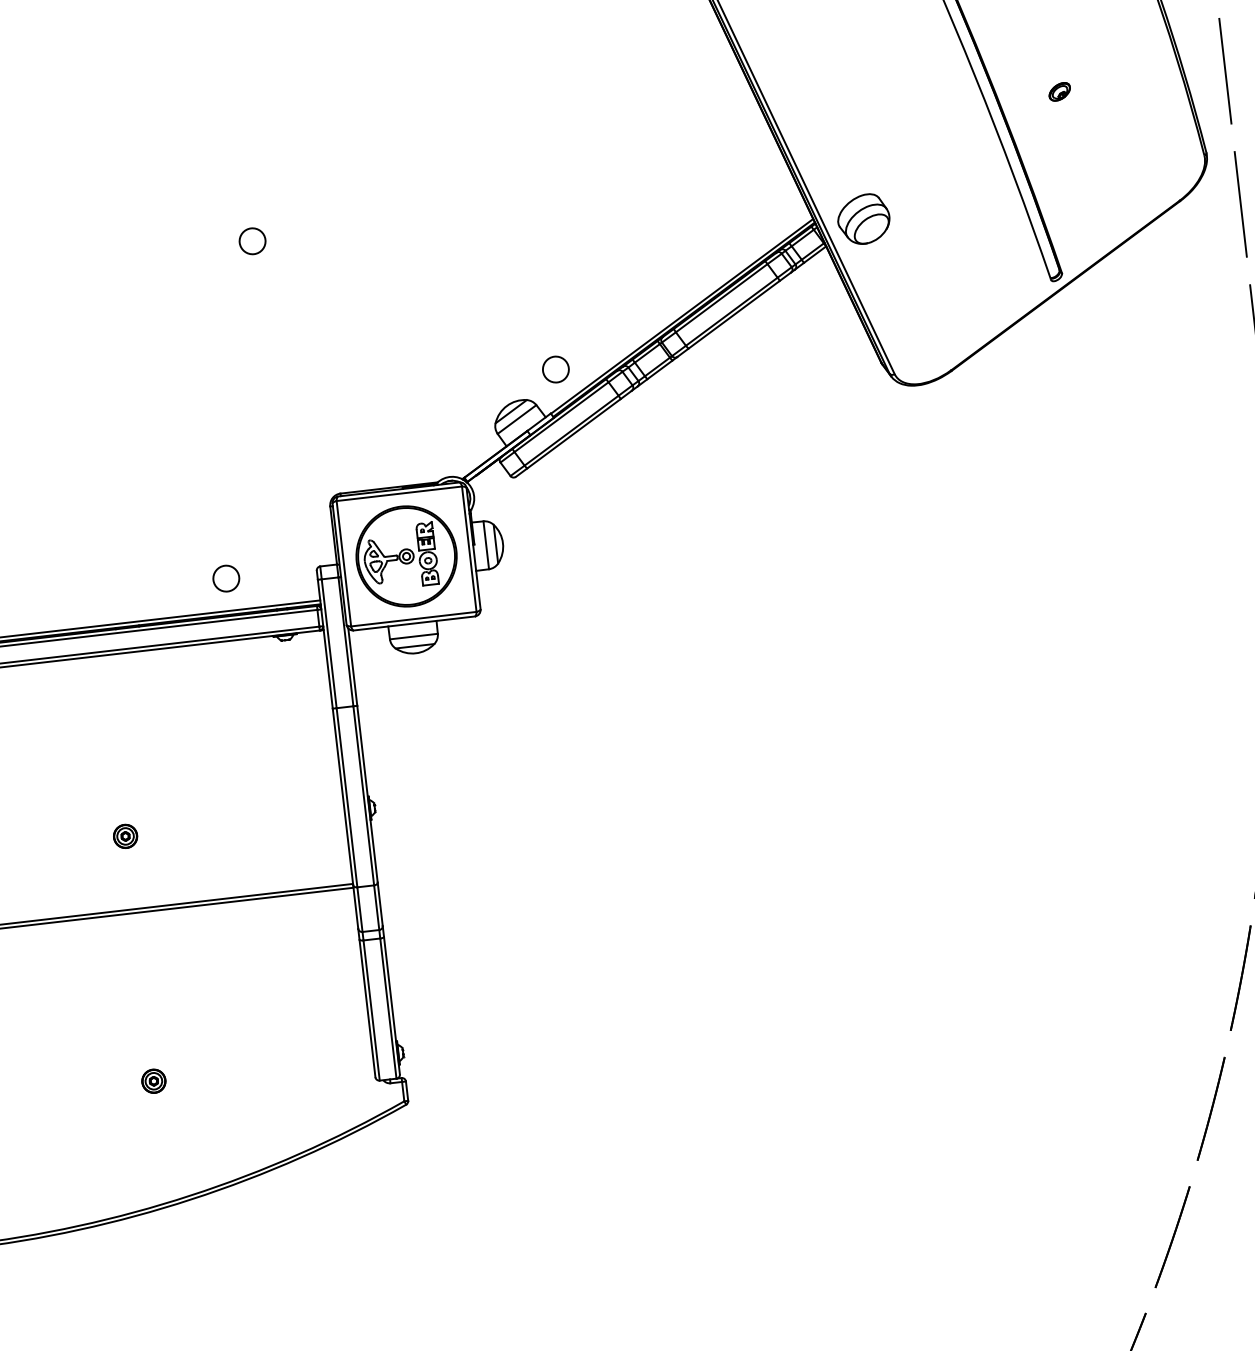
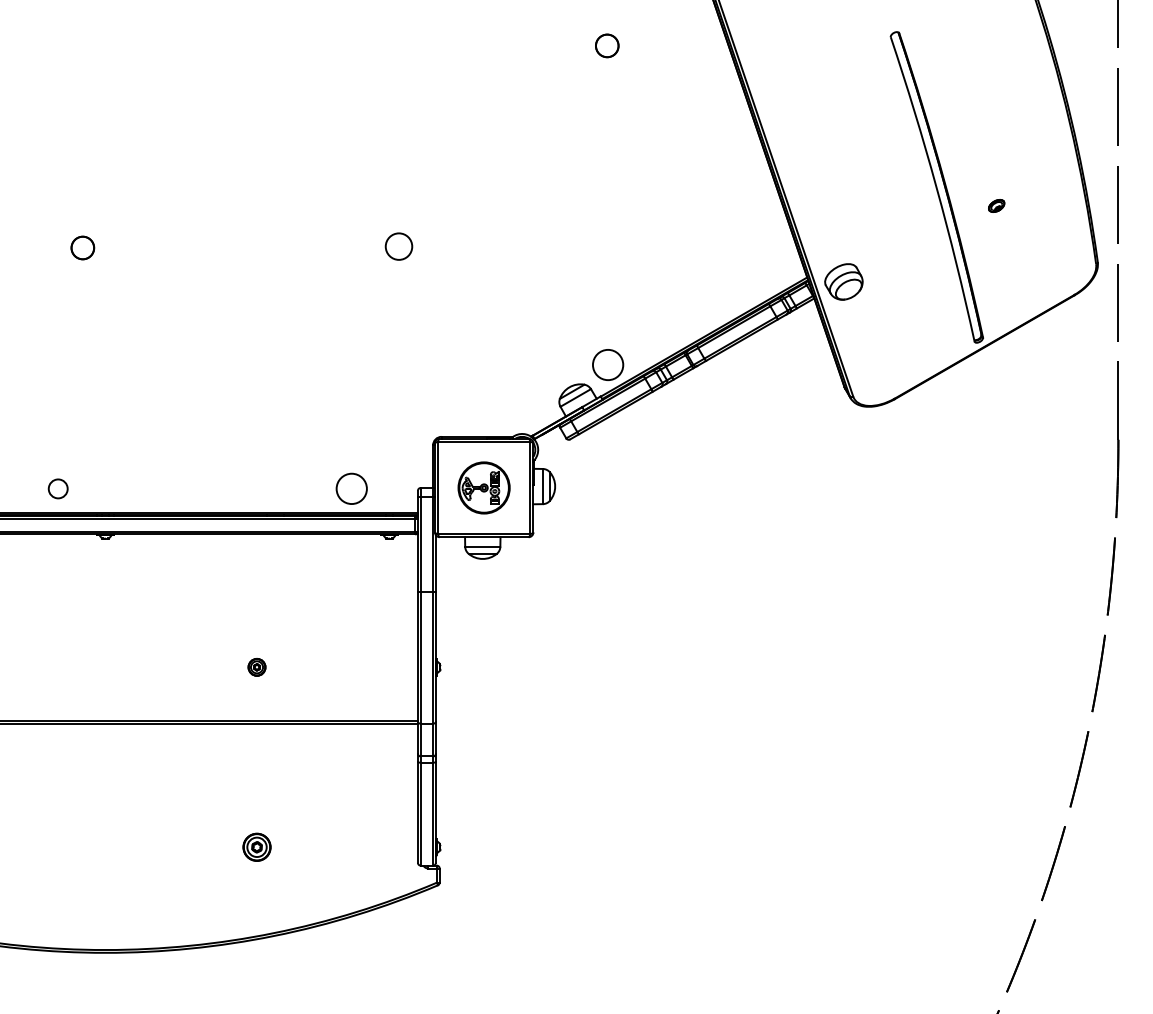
circle: (251, 241) -> (398, 246), size x1.4
circle: (554, 368) -> (607, 364), size x1.6
part: (405, 555) -> (483, 487), size x0.7
circle: (226, 578) -> (351, 488), size x1.6
part: (153, 1080) -> (256, 846), size x1.6

